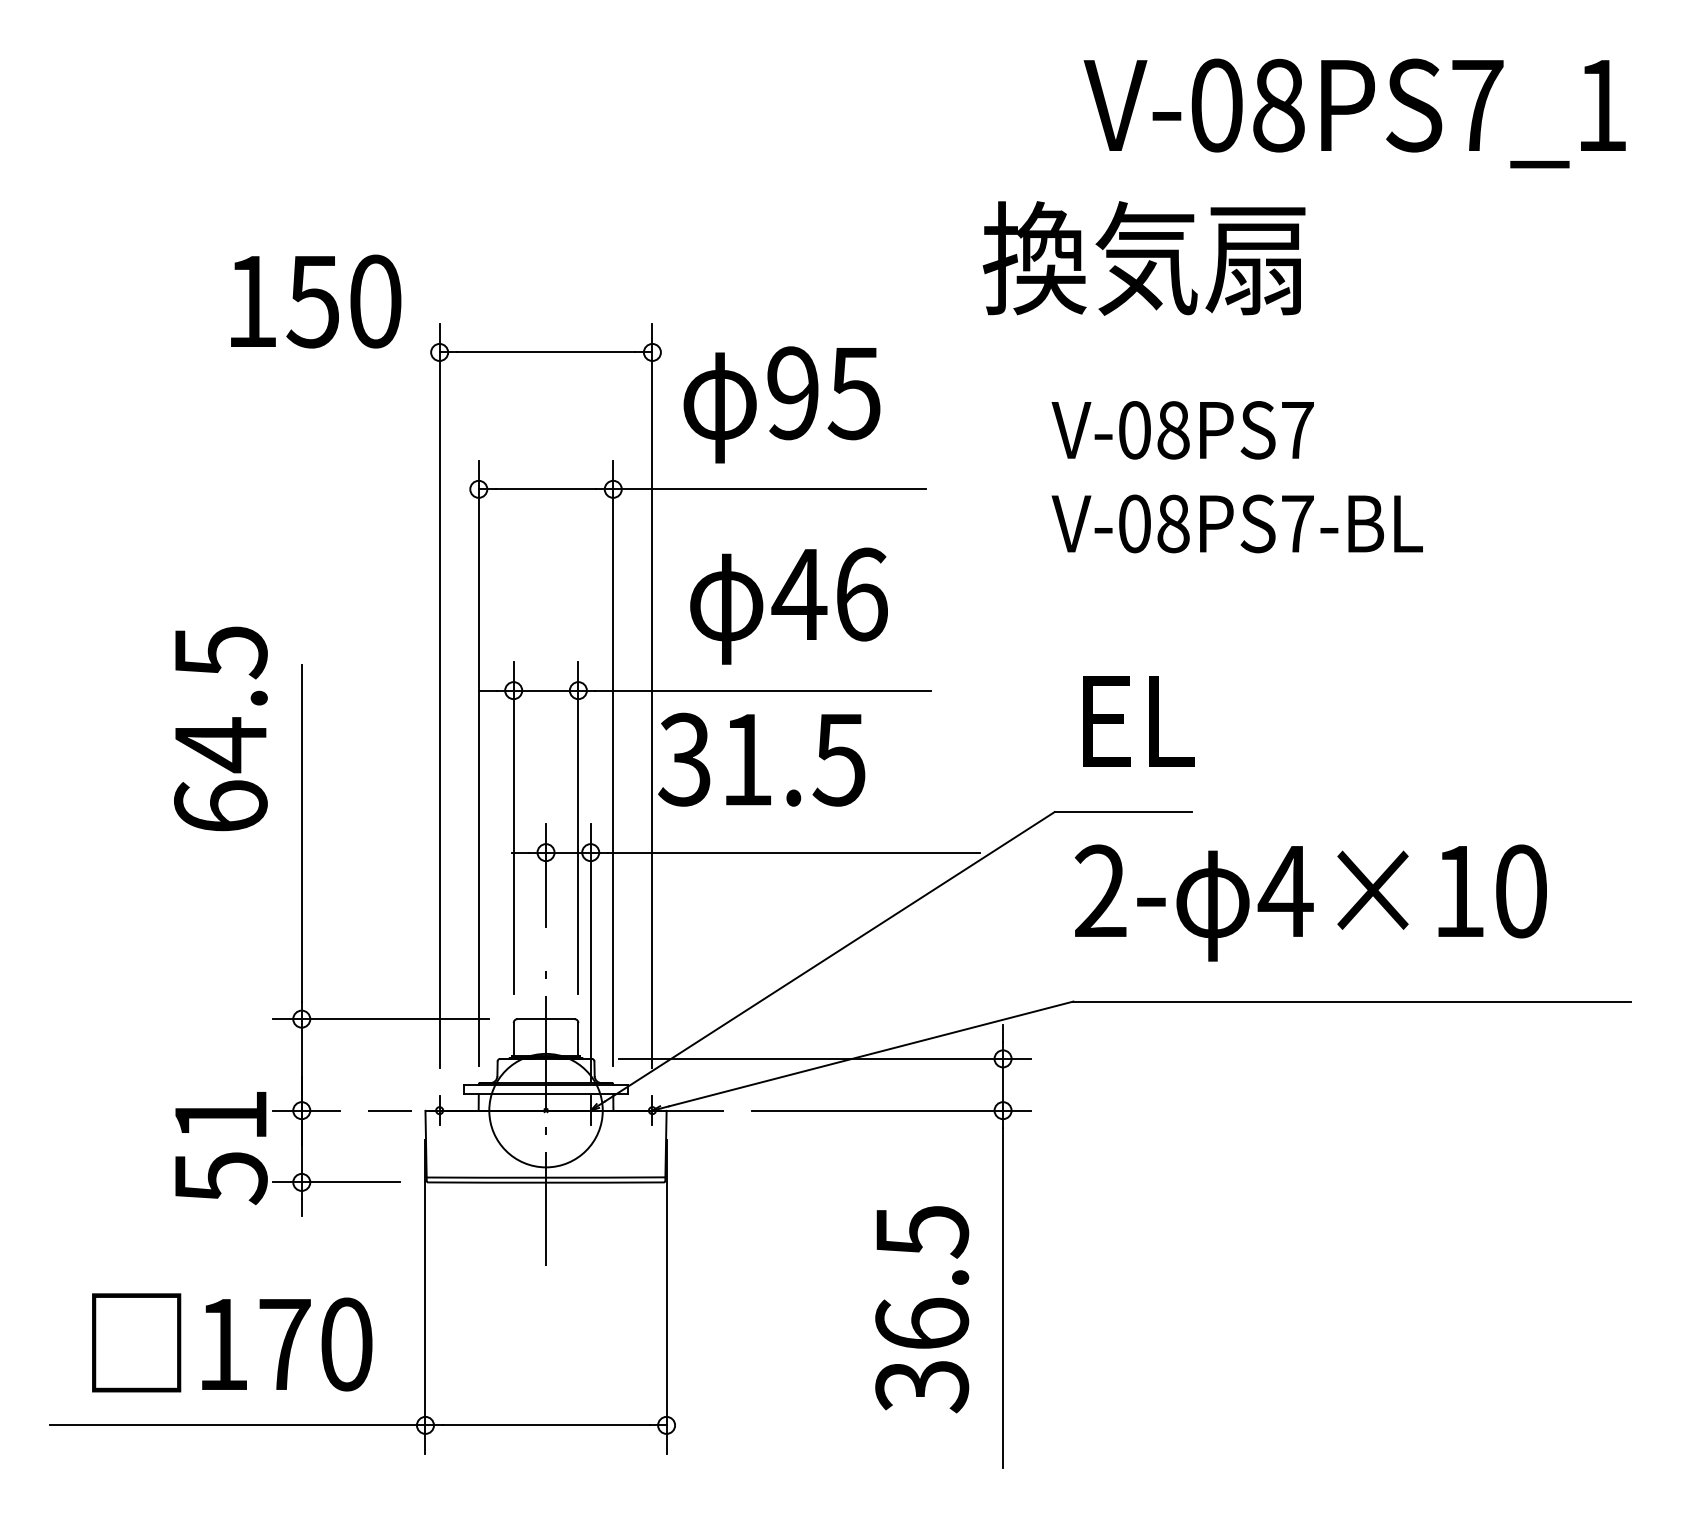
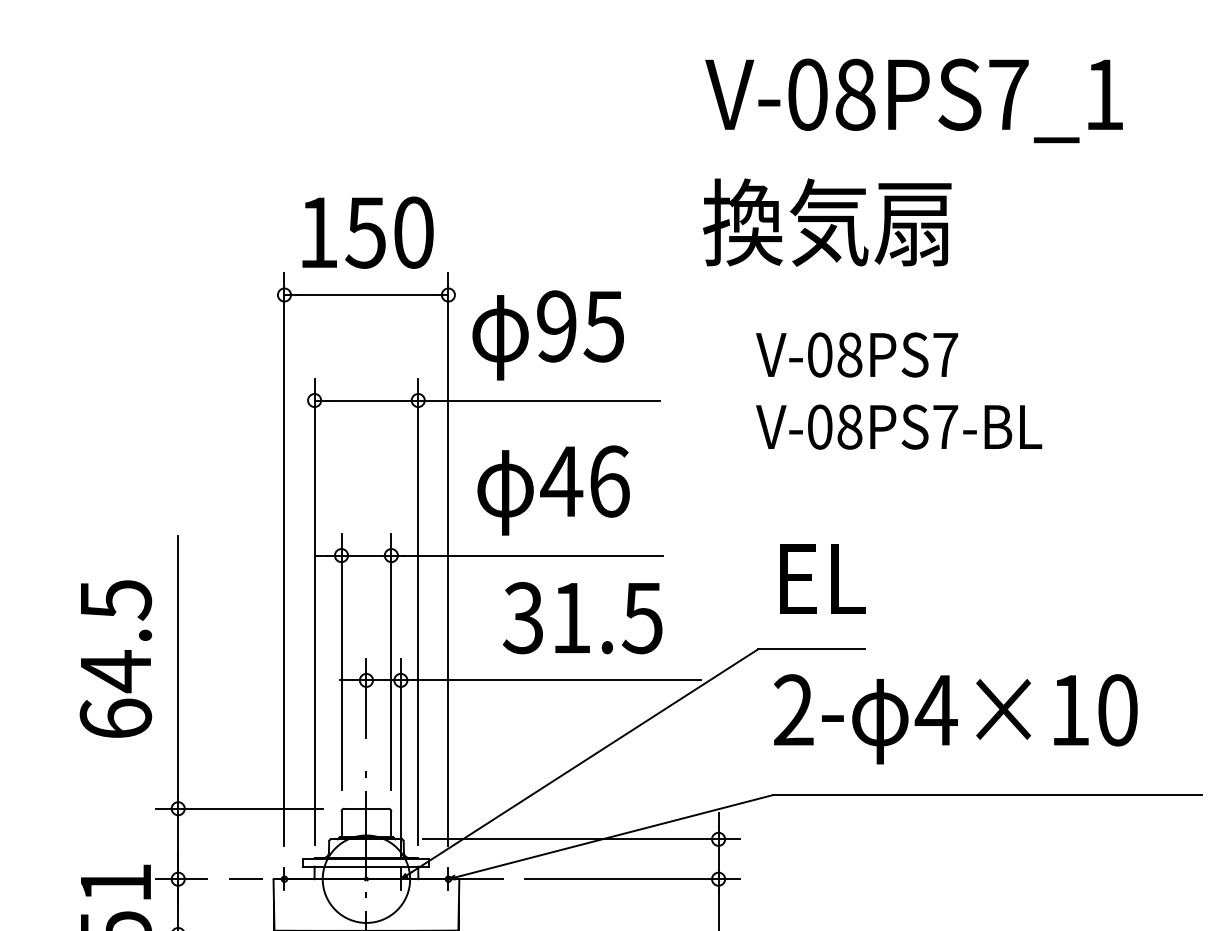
text: (1354, 113) -> (913, 100), moved
text: (316, 301) -> (368, 232), moved
text: (220, 728) -> (115, 658), moved
text: (761, 759) -> (582, 617), moved

